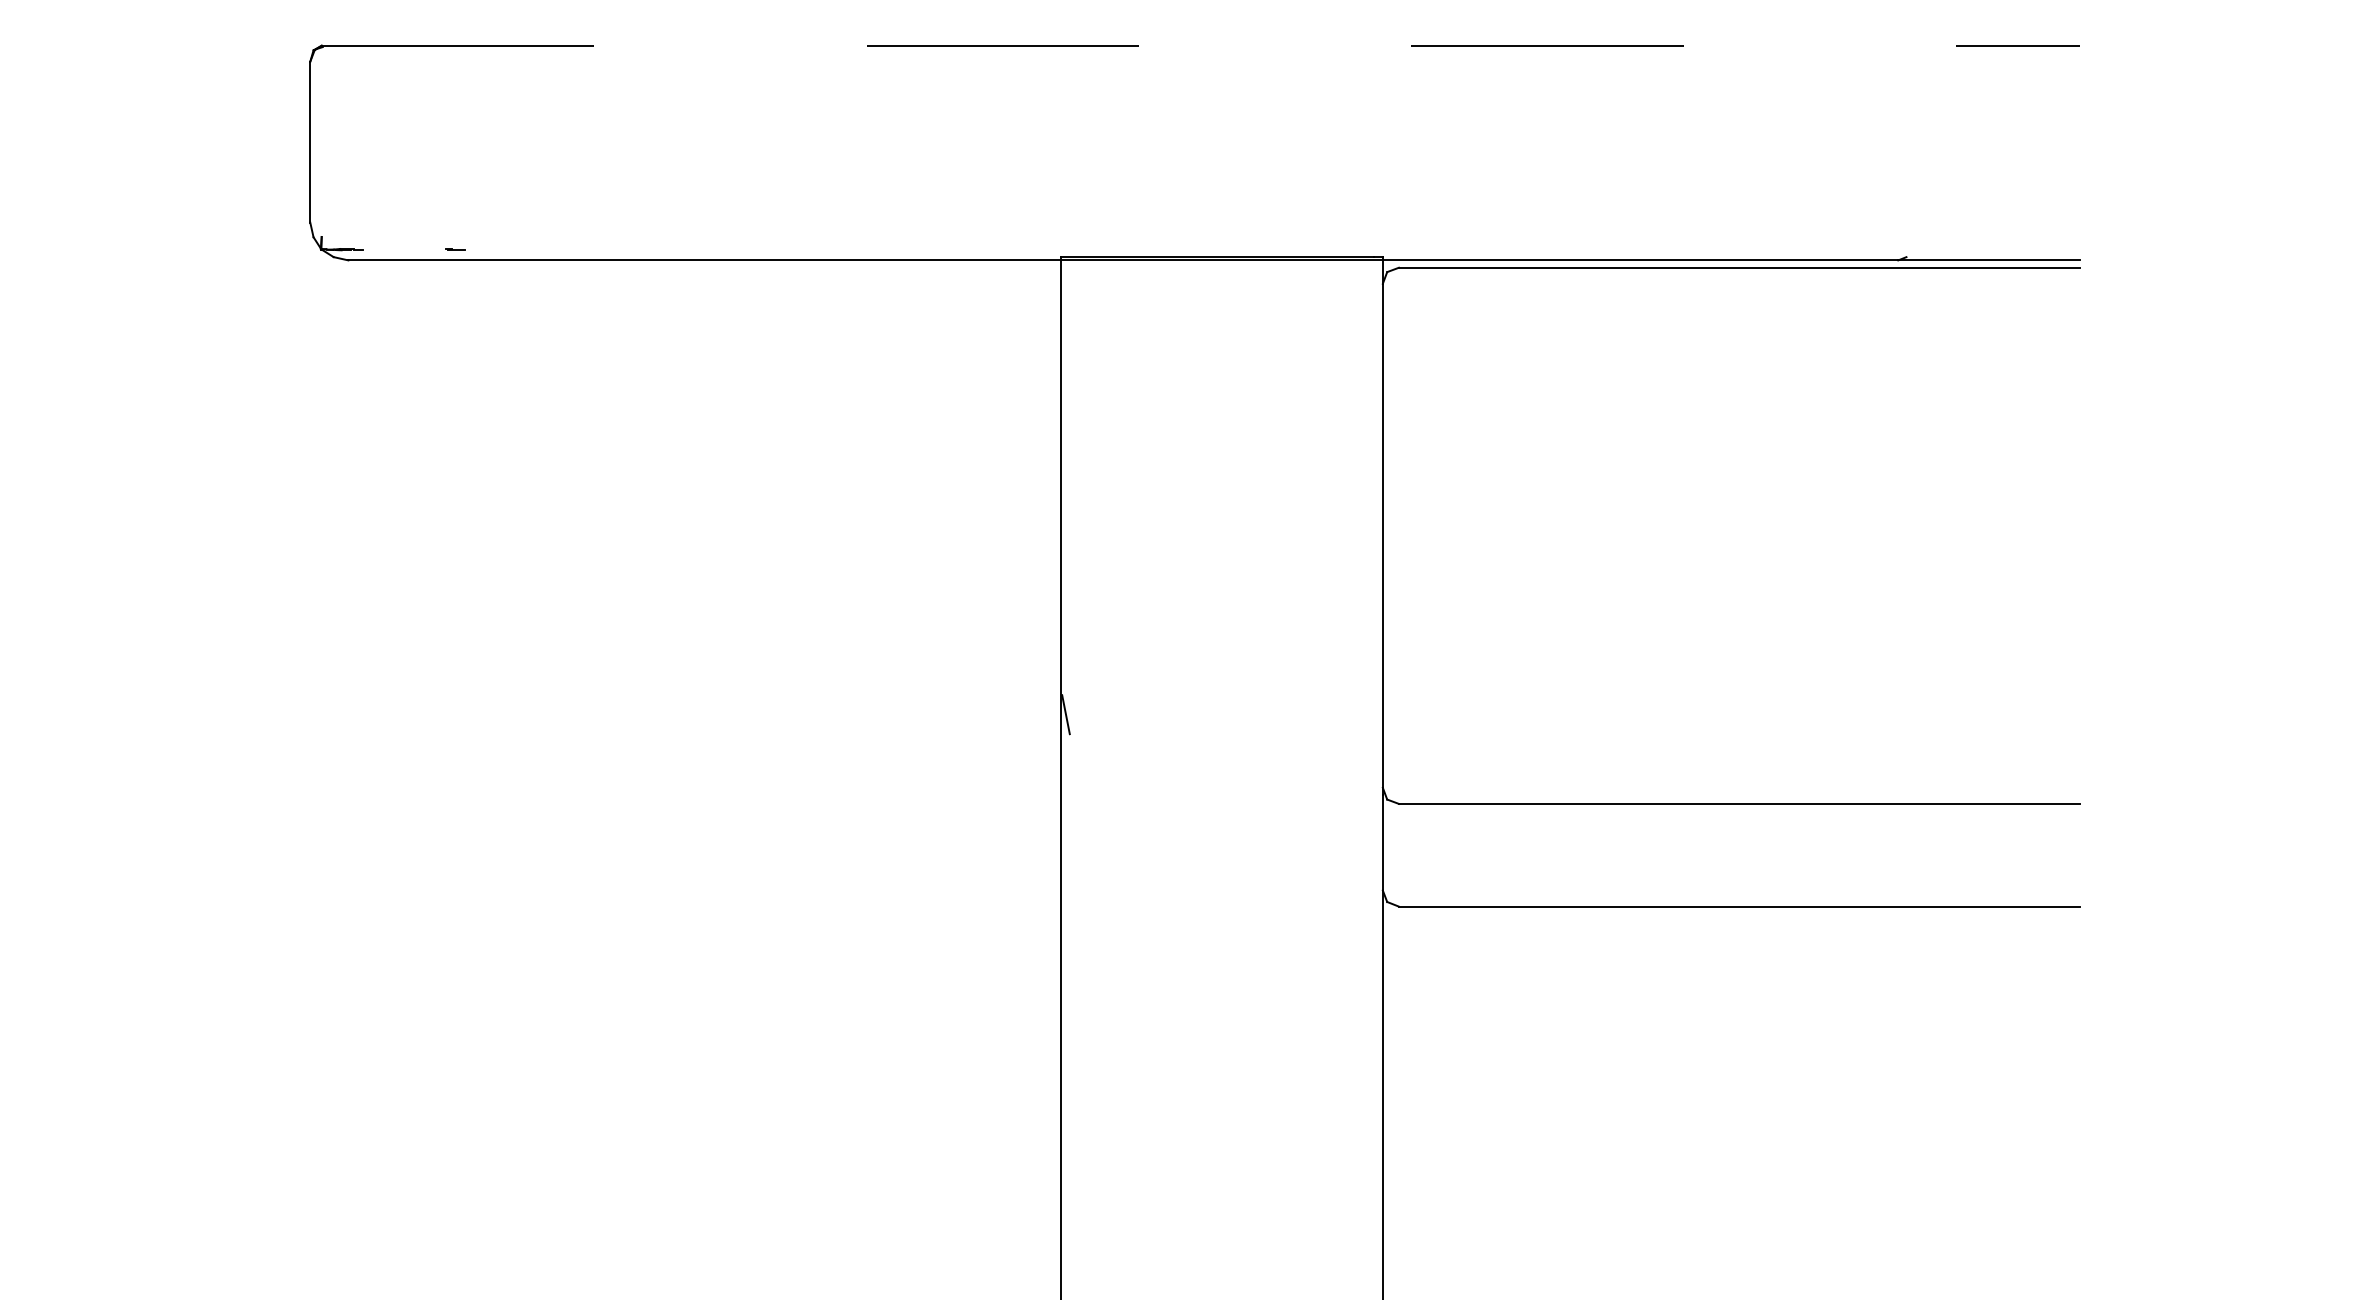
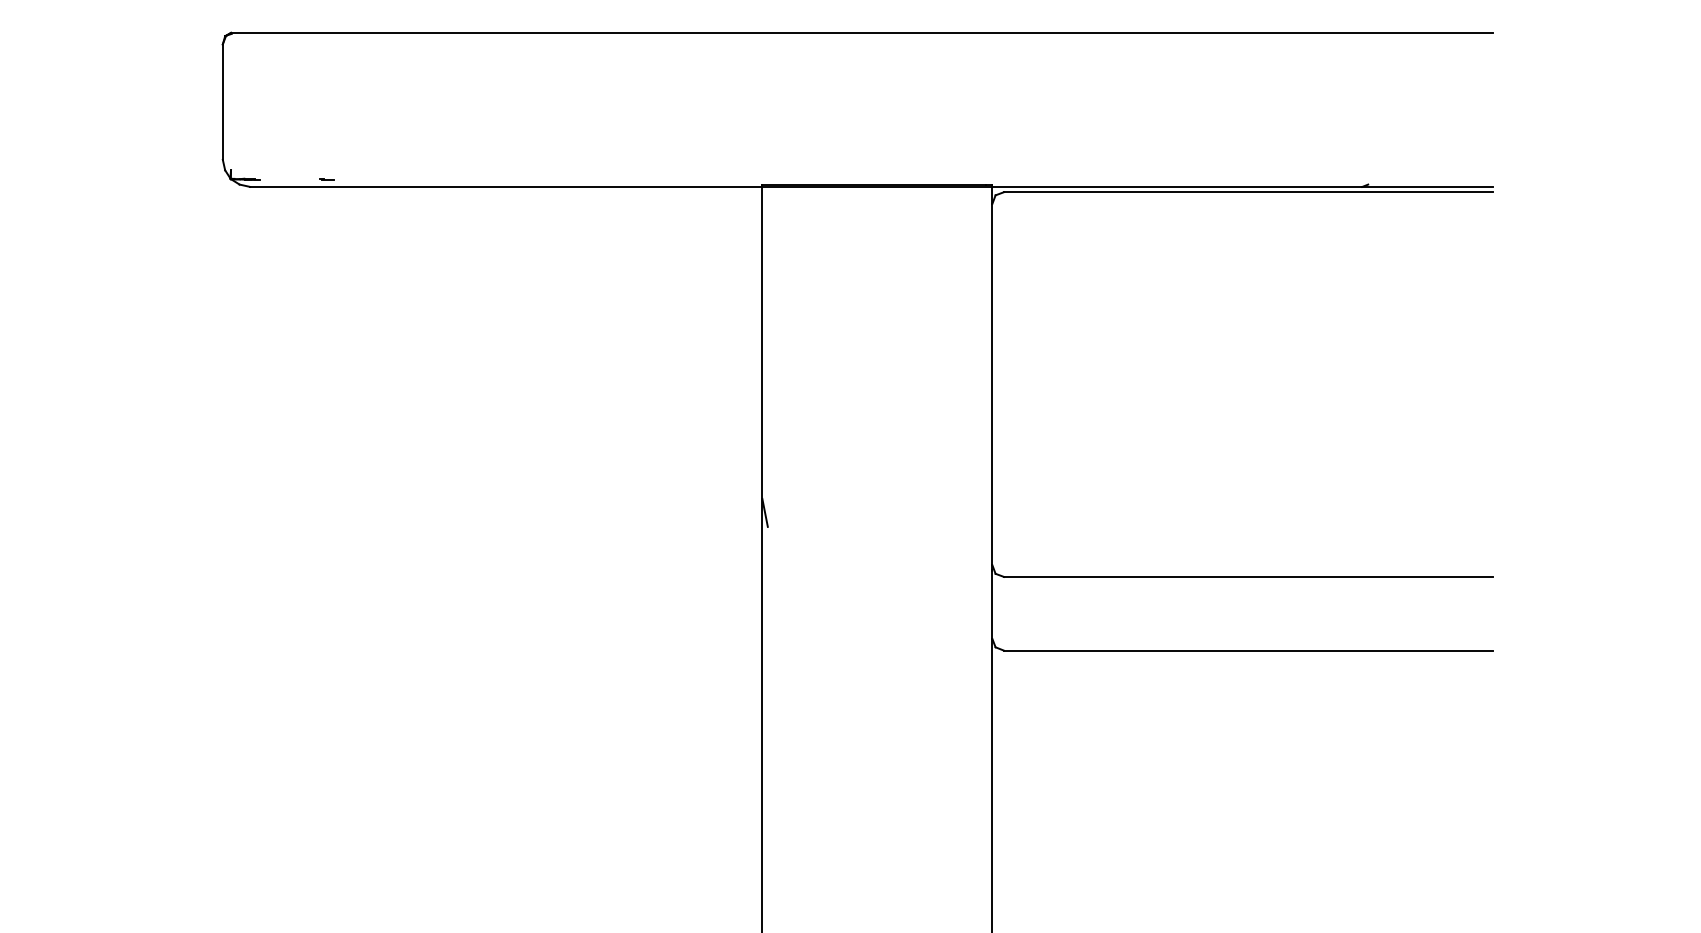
line: (1200, 45) -> (861, 32), dashed -> solid

